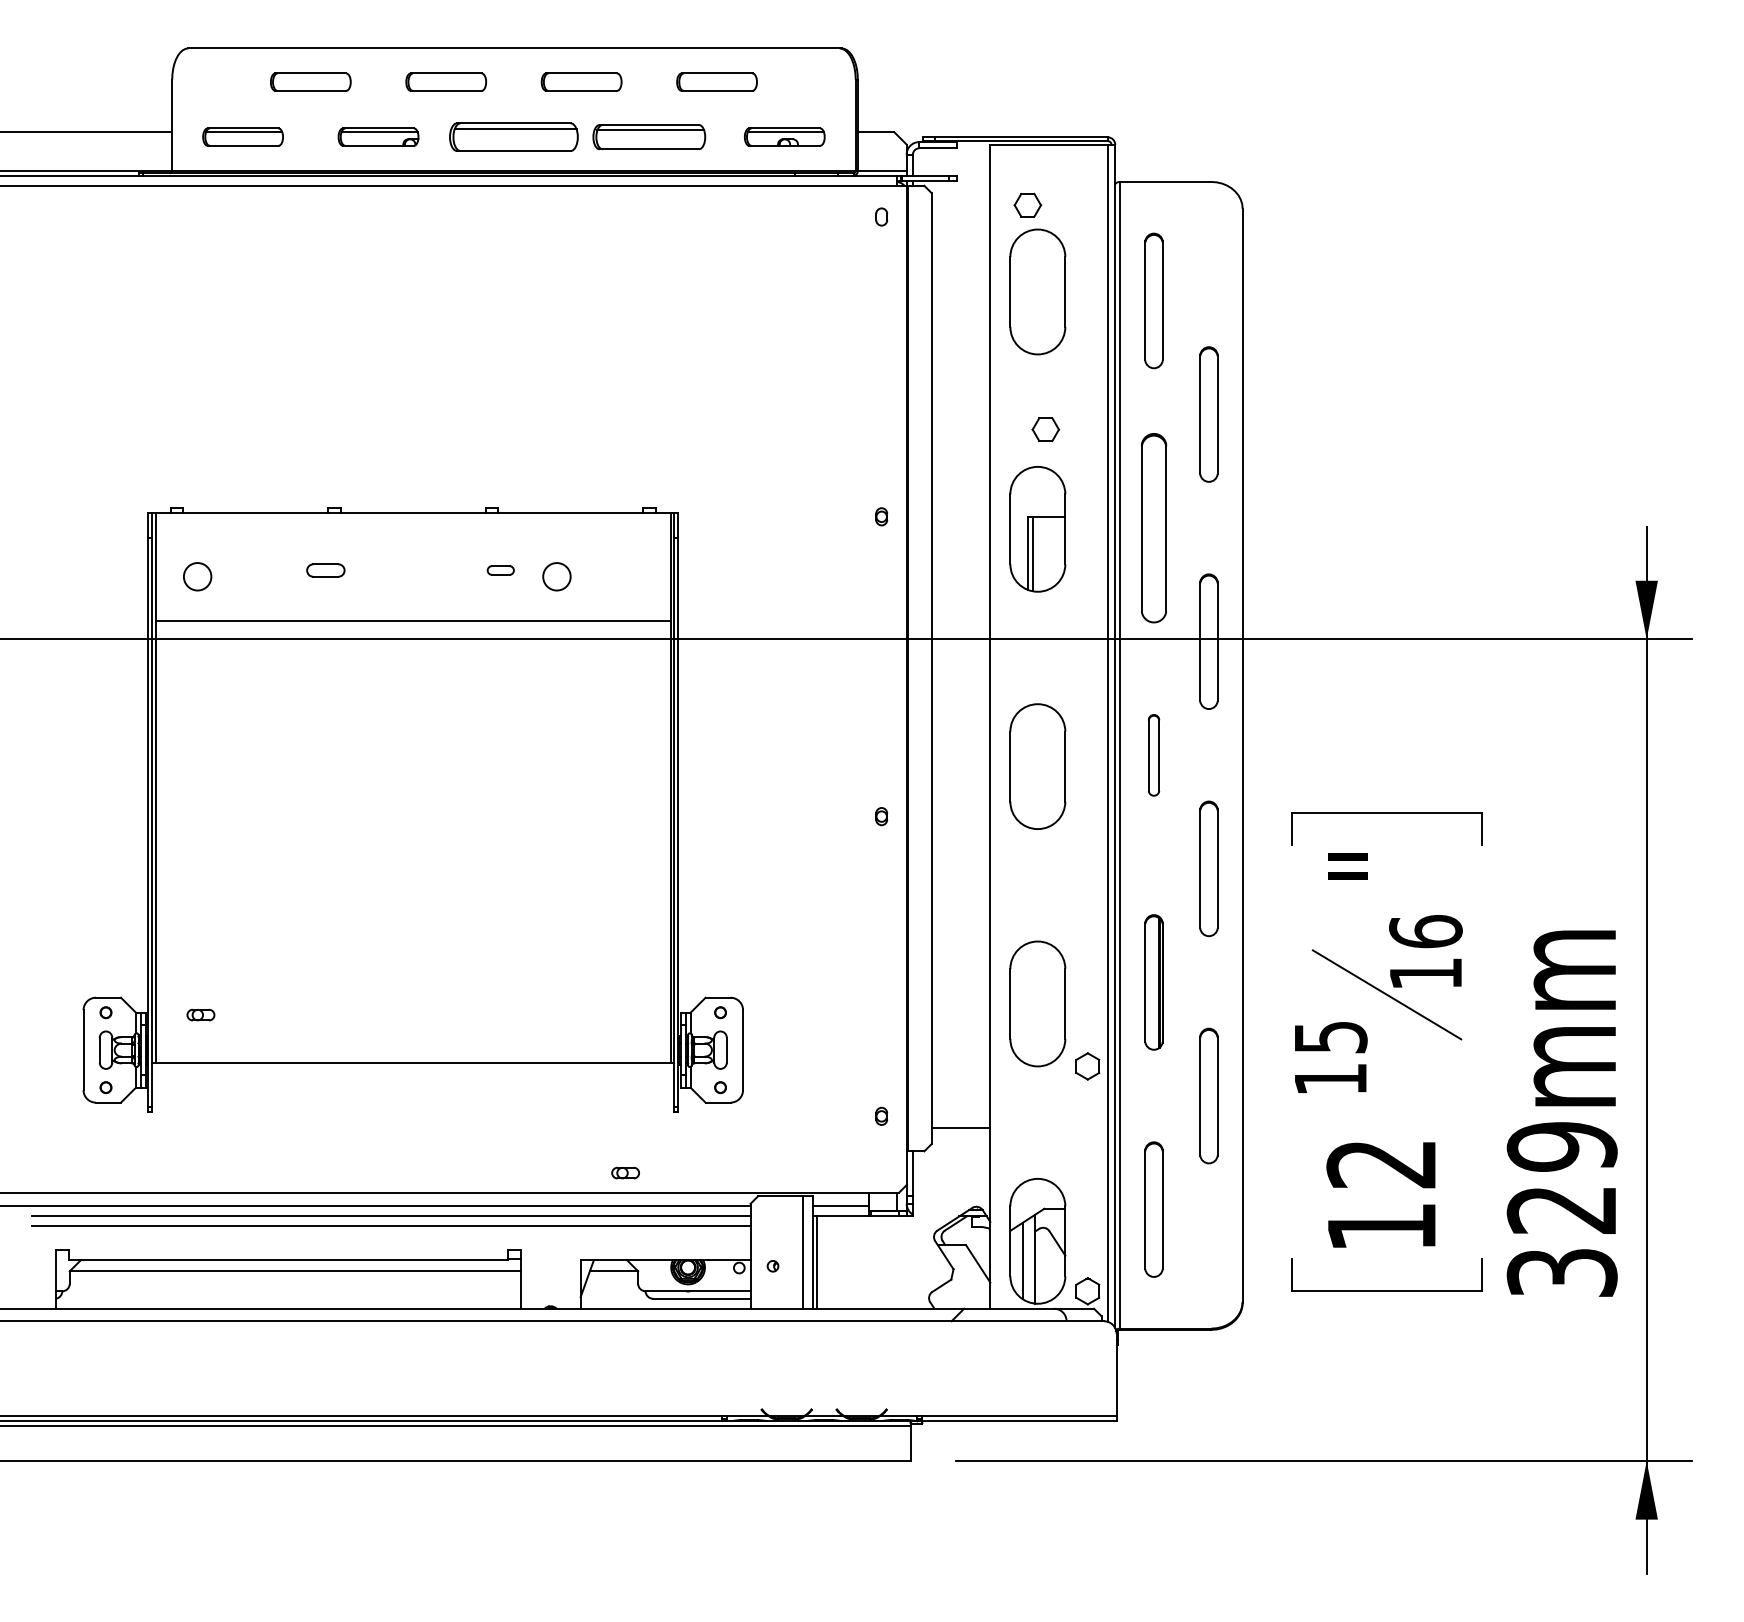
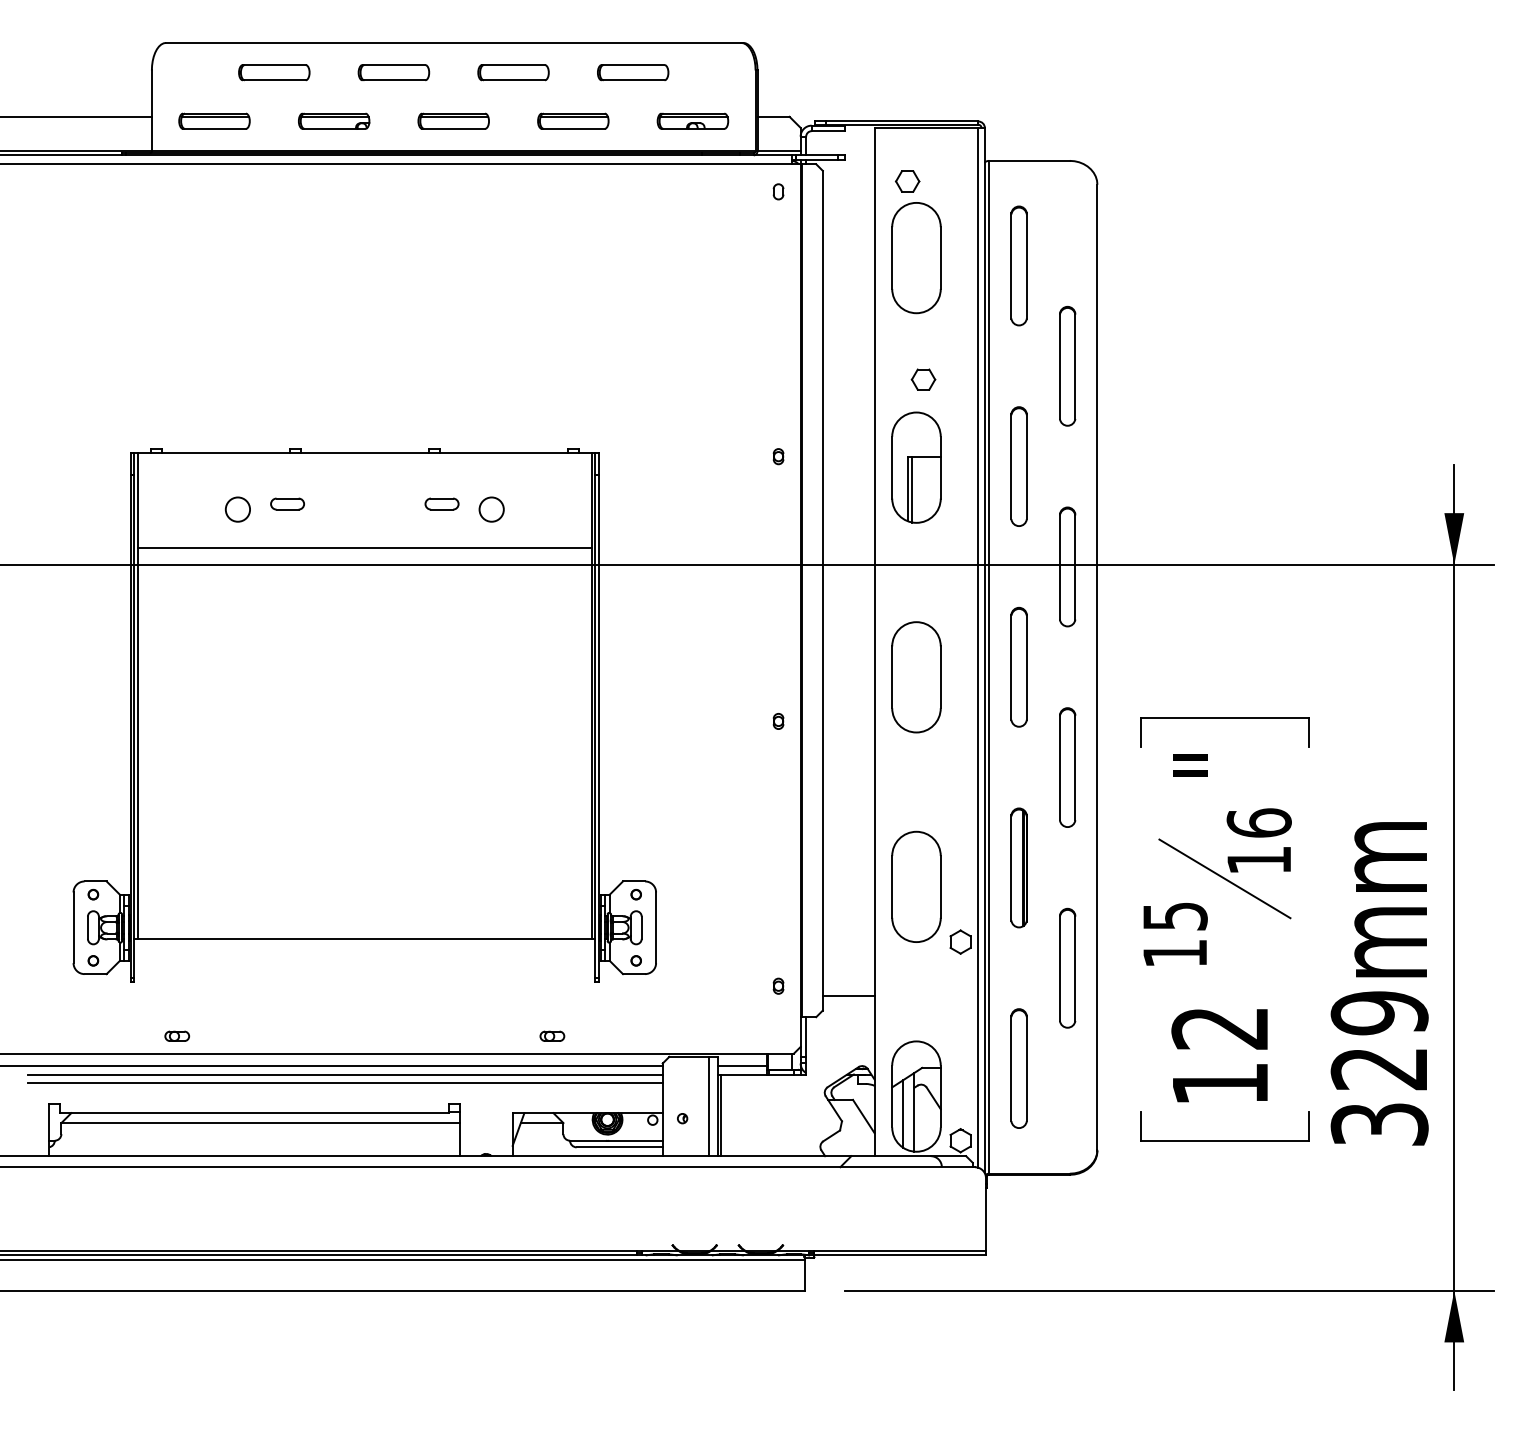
part: (513, 136) -> (453, 120), size x0.62
part: (649, 136) -> (573, 120), size x0.71
part: (1153, 527) -> (1018, 466), size x0.71
part: (500, 570) -> (441, 504), size x1.43
circle: (197, 576) -> (237, 509), moved
part: (1153, 755) -> (1018, 667), size x1.67
part: (200, 1014) -> (176, 1035), moved

